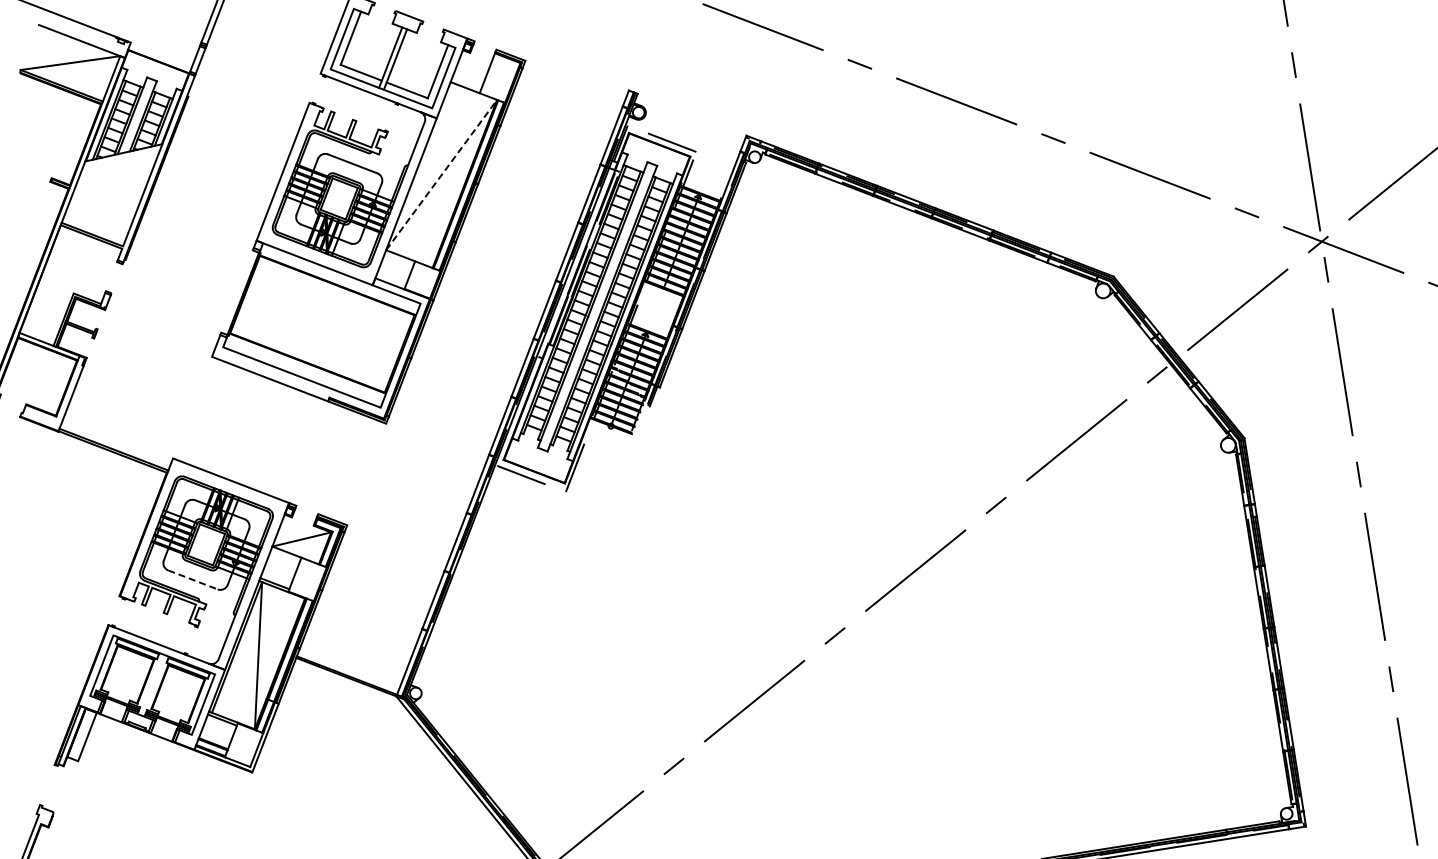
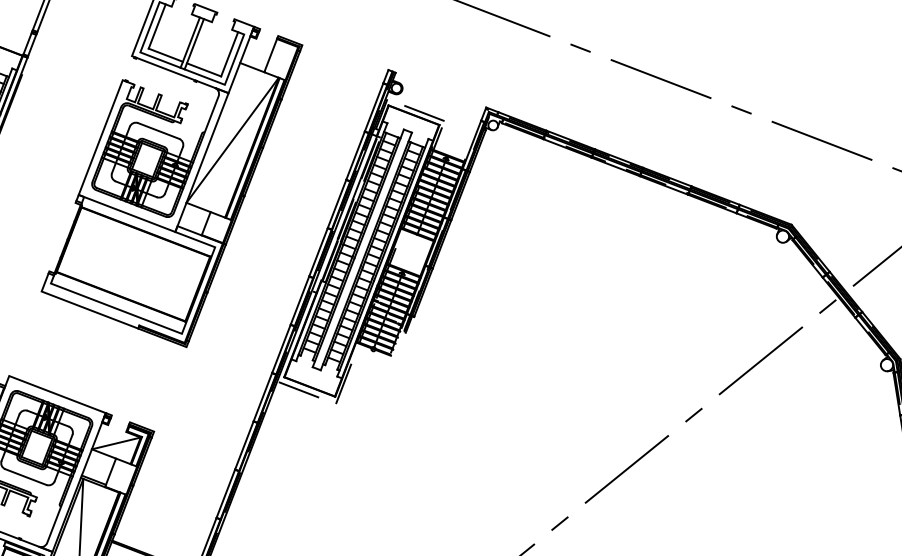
line: (441, 174) -> (232, 139), dashed -> solid
line: (193, 580) -> (26, 477), dashed -> solid

